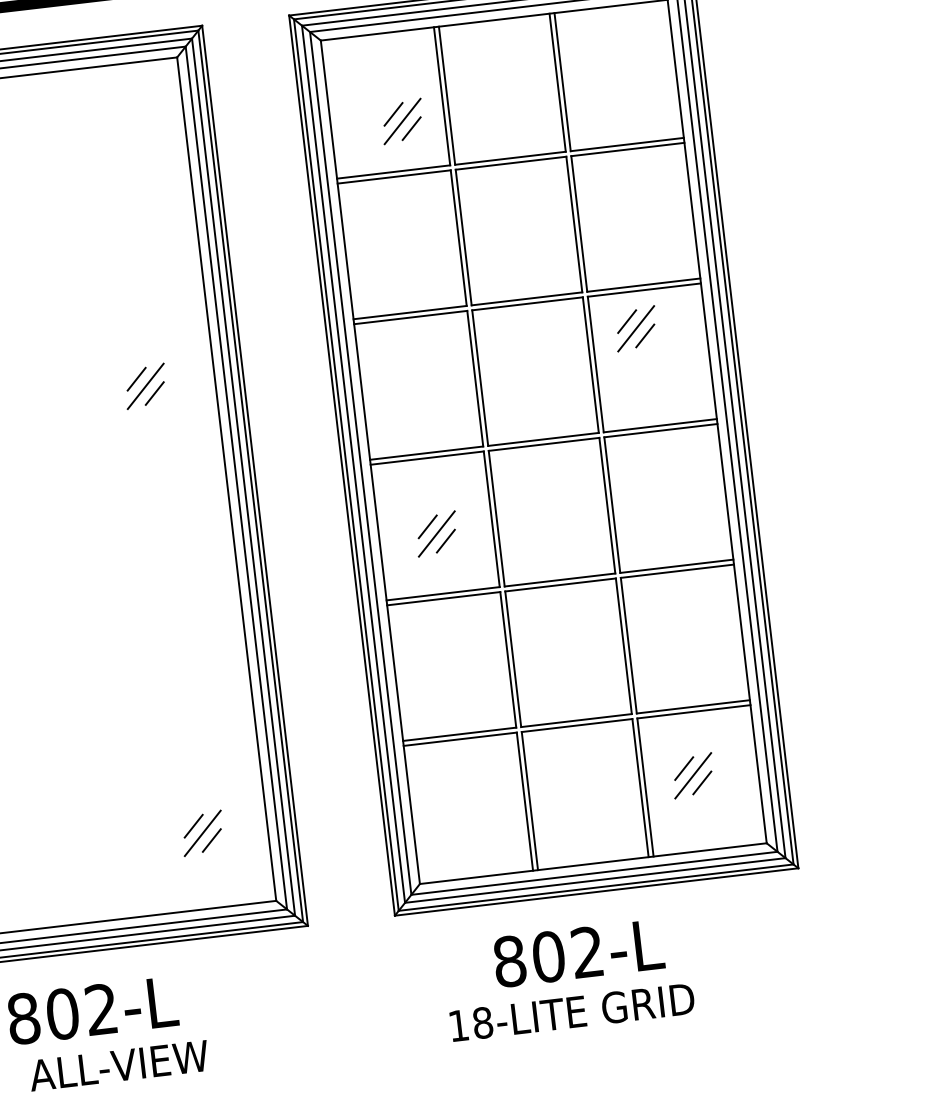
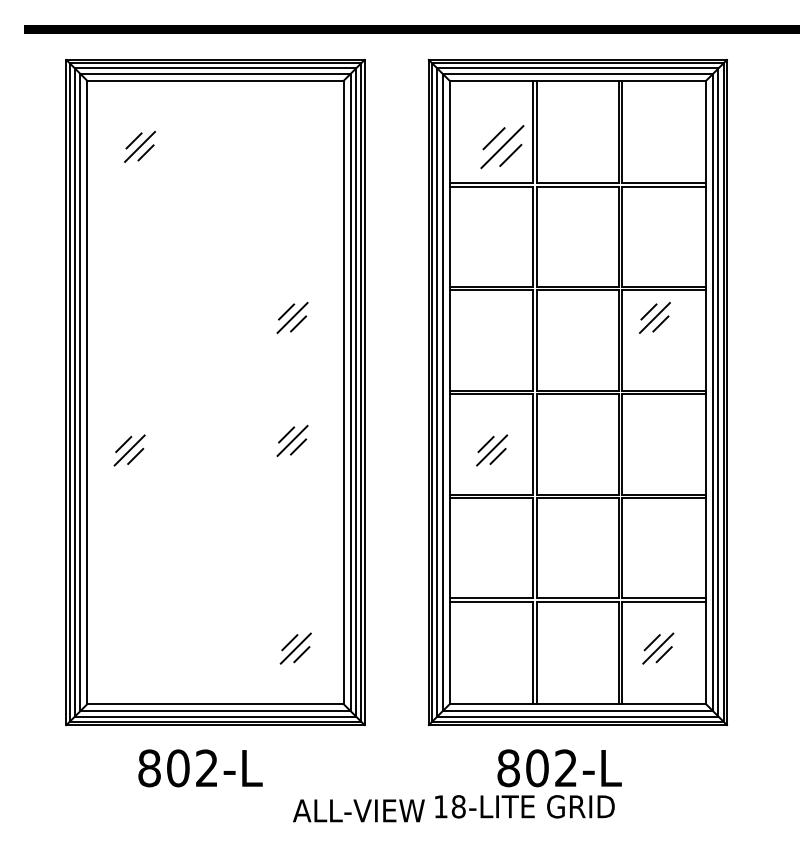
part: (402, 120) -> (502, 146), size x1.4
part: (165, 552) -> (292, 440), added
text: (571, 1012) -> (524, 806), moved
text: (118, 1065) -> (358, 810), moved

